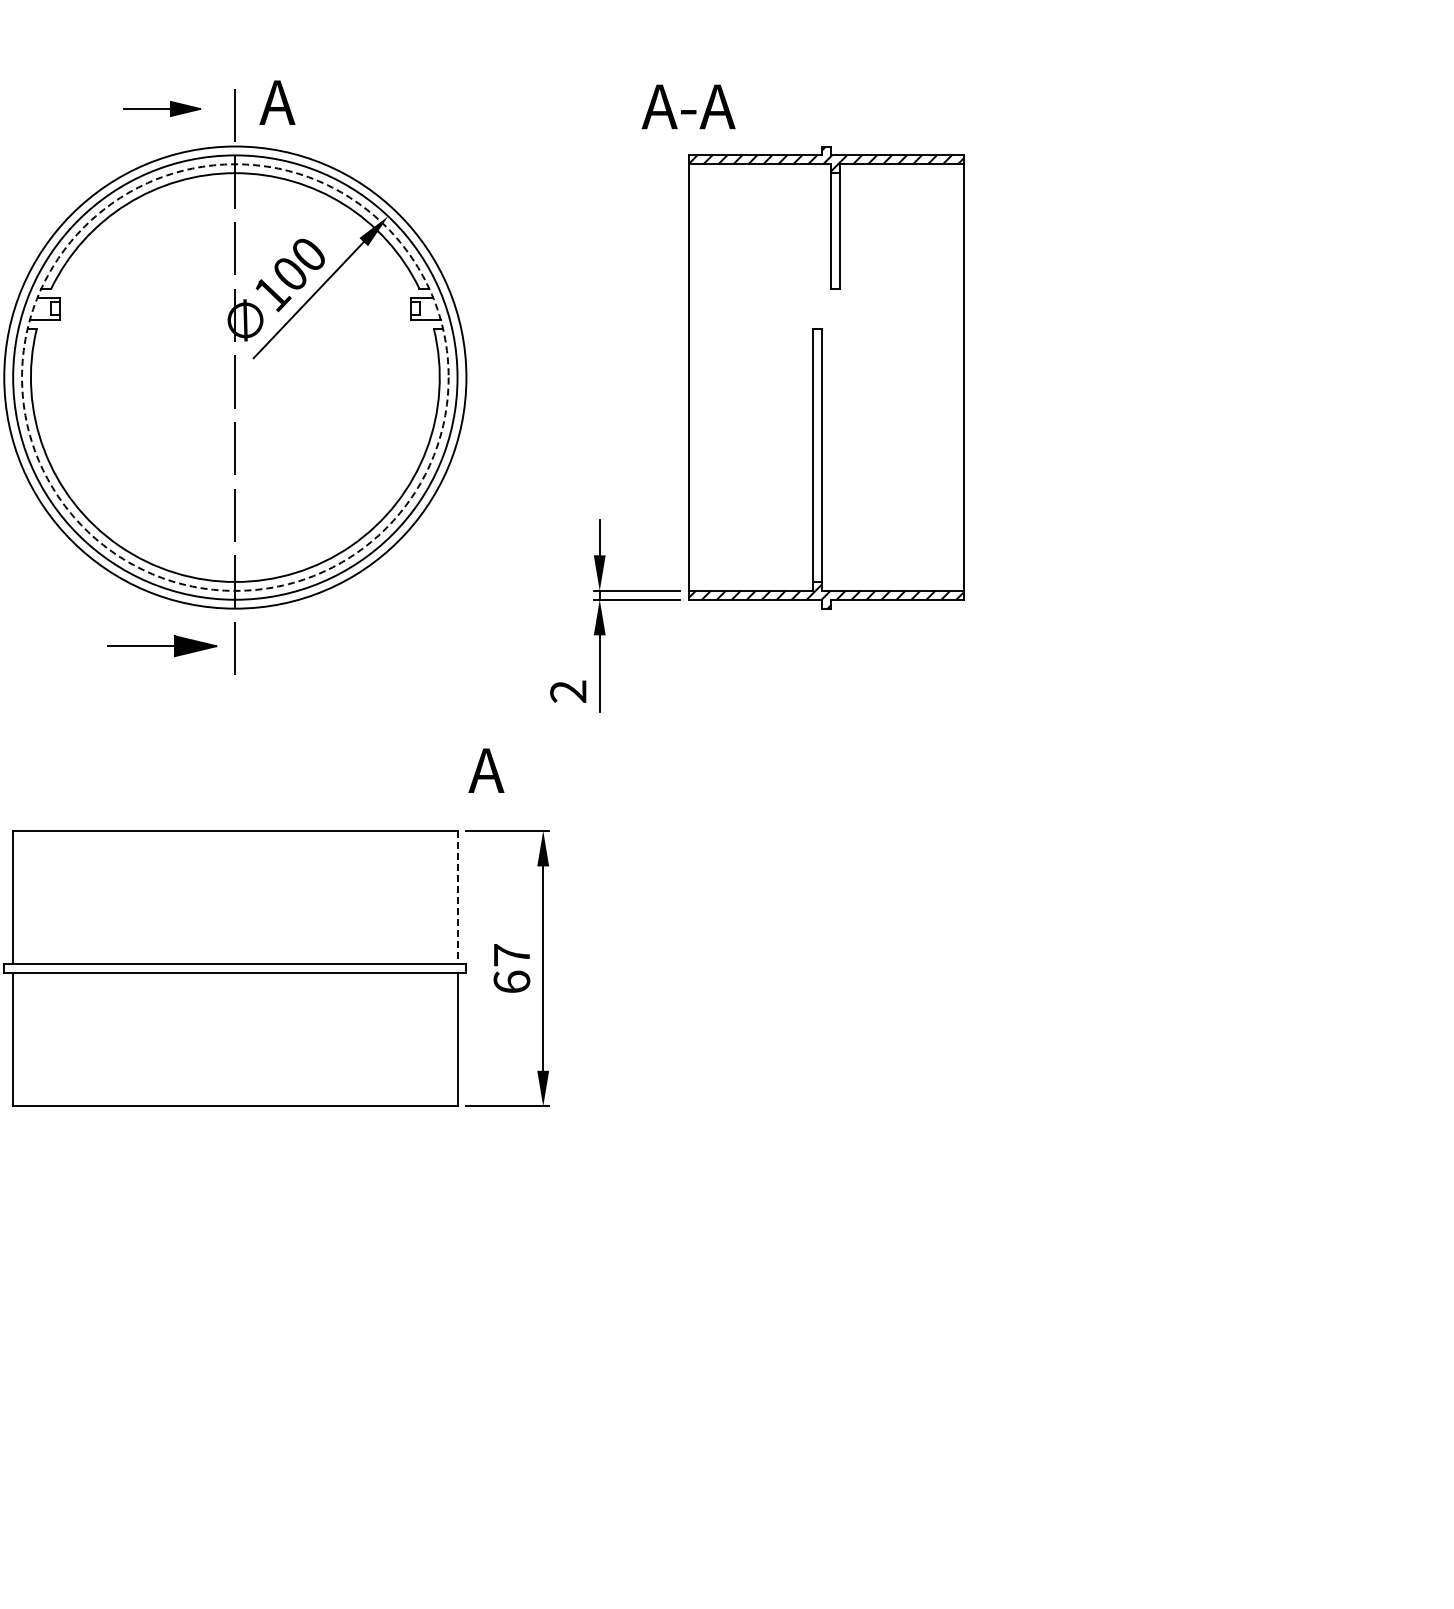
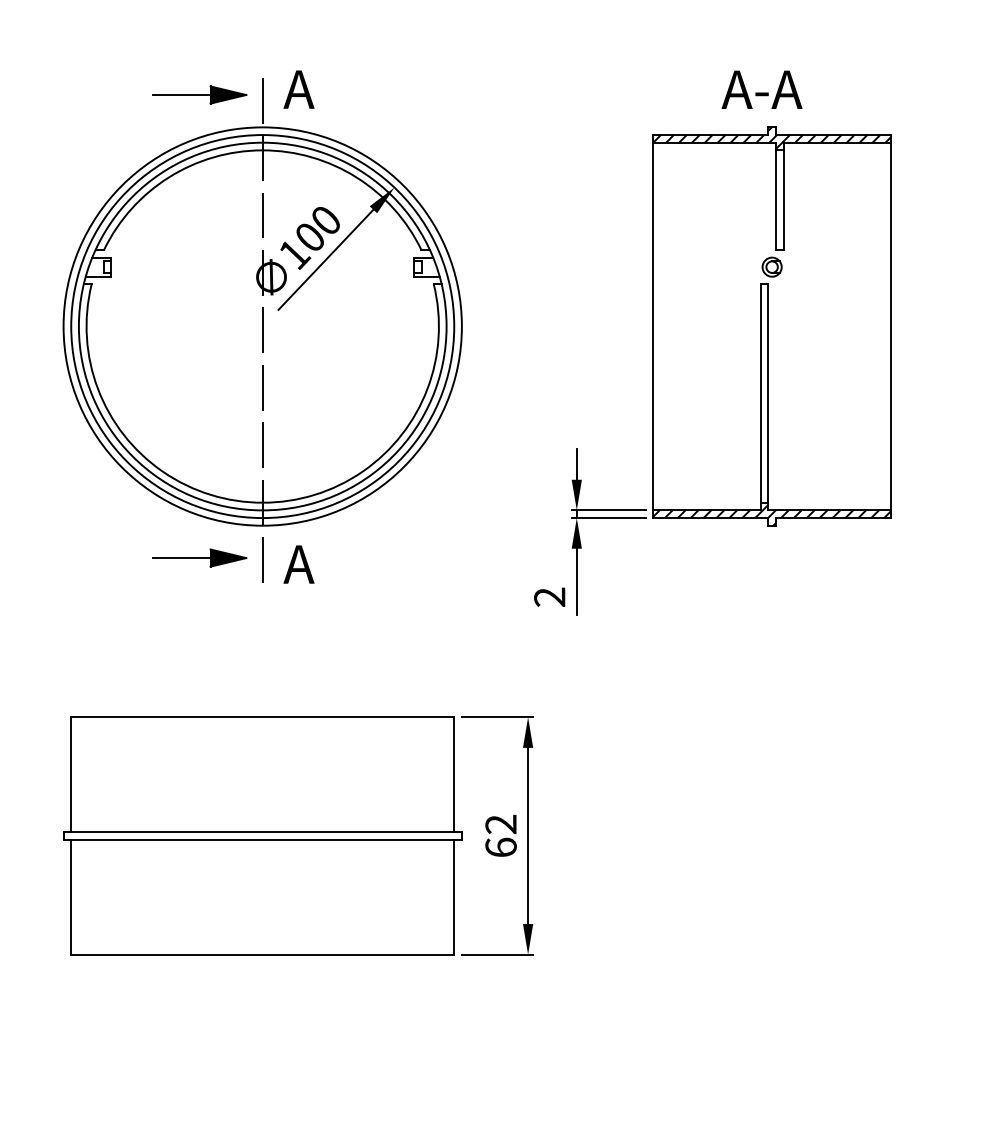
text: (688, 106) -> (761, 89), moved
part: (162, 108) -> (199, 94), size x1.43
part: (826, 308) -> (772, 267), added
circle: (235, 377) -> (262, 326), dashed -> solid
text: (486, 770) -> (299, 564), moved
line: (457, 897) -> (454, 774), dashed -> solid
text: (511, 955) -> (500, 824), 67 -> 62

